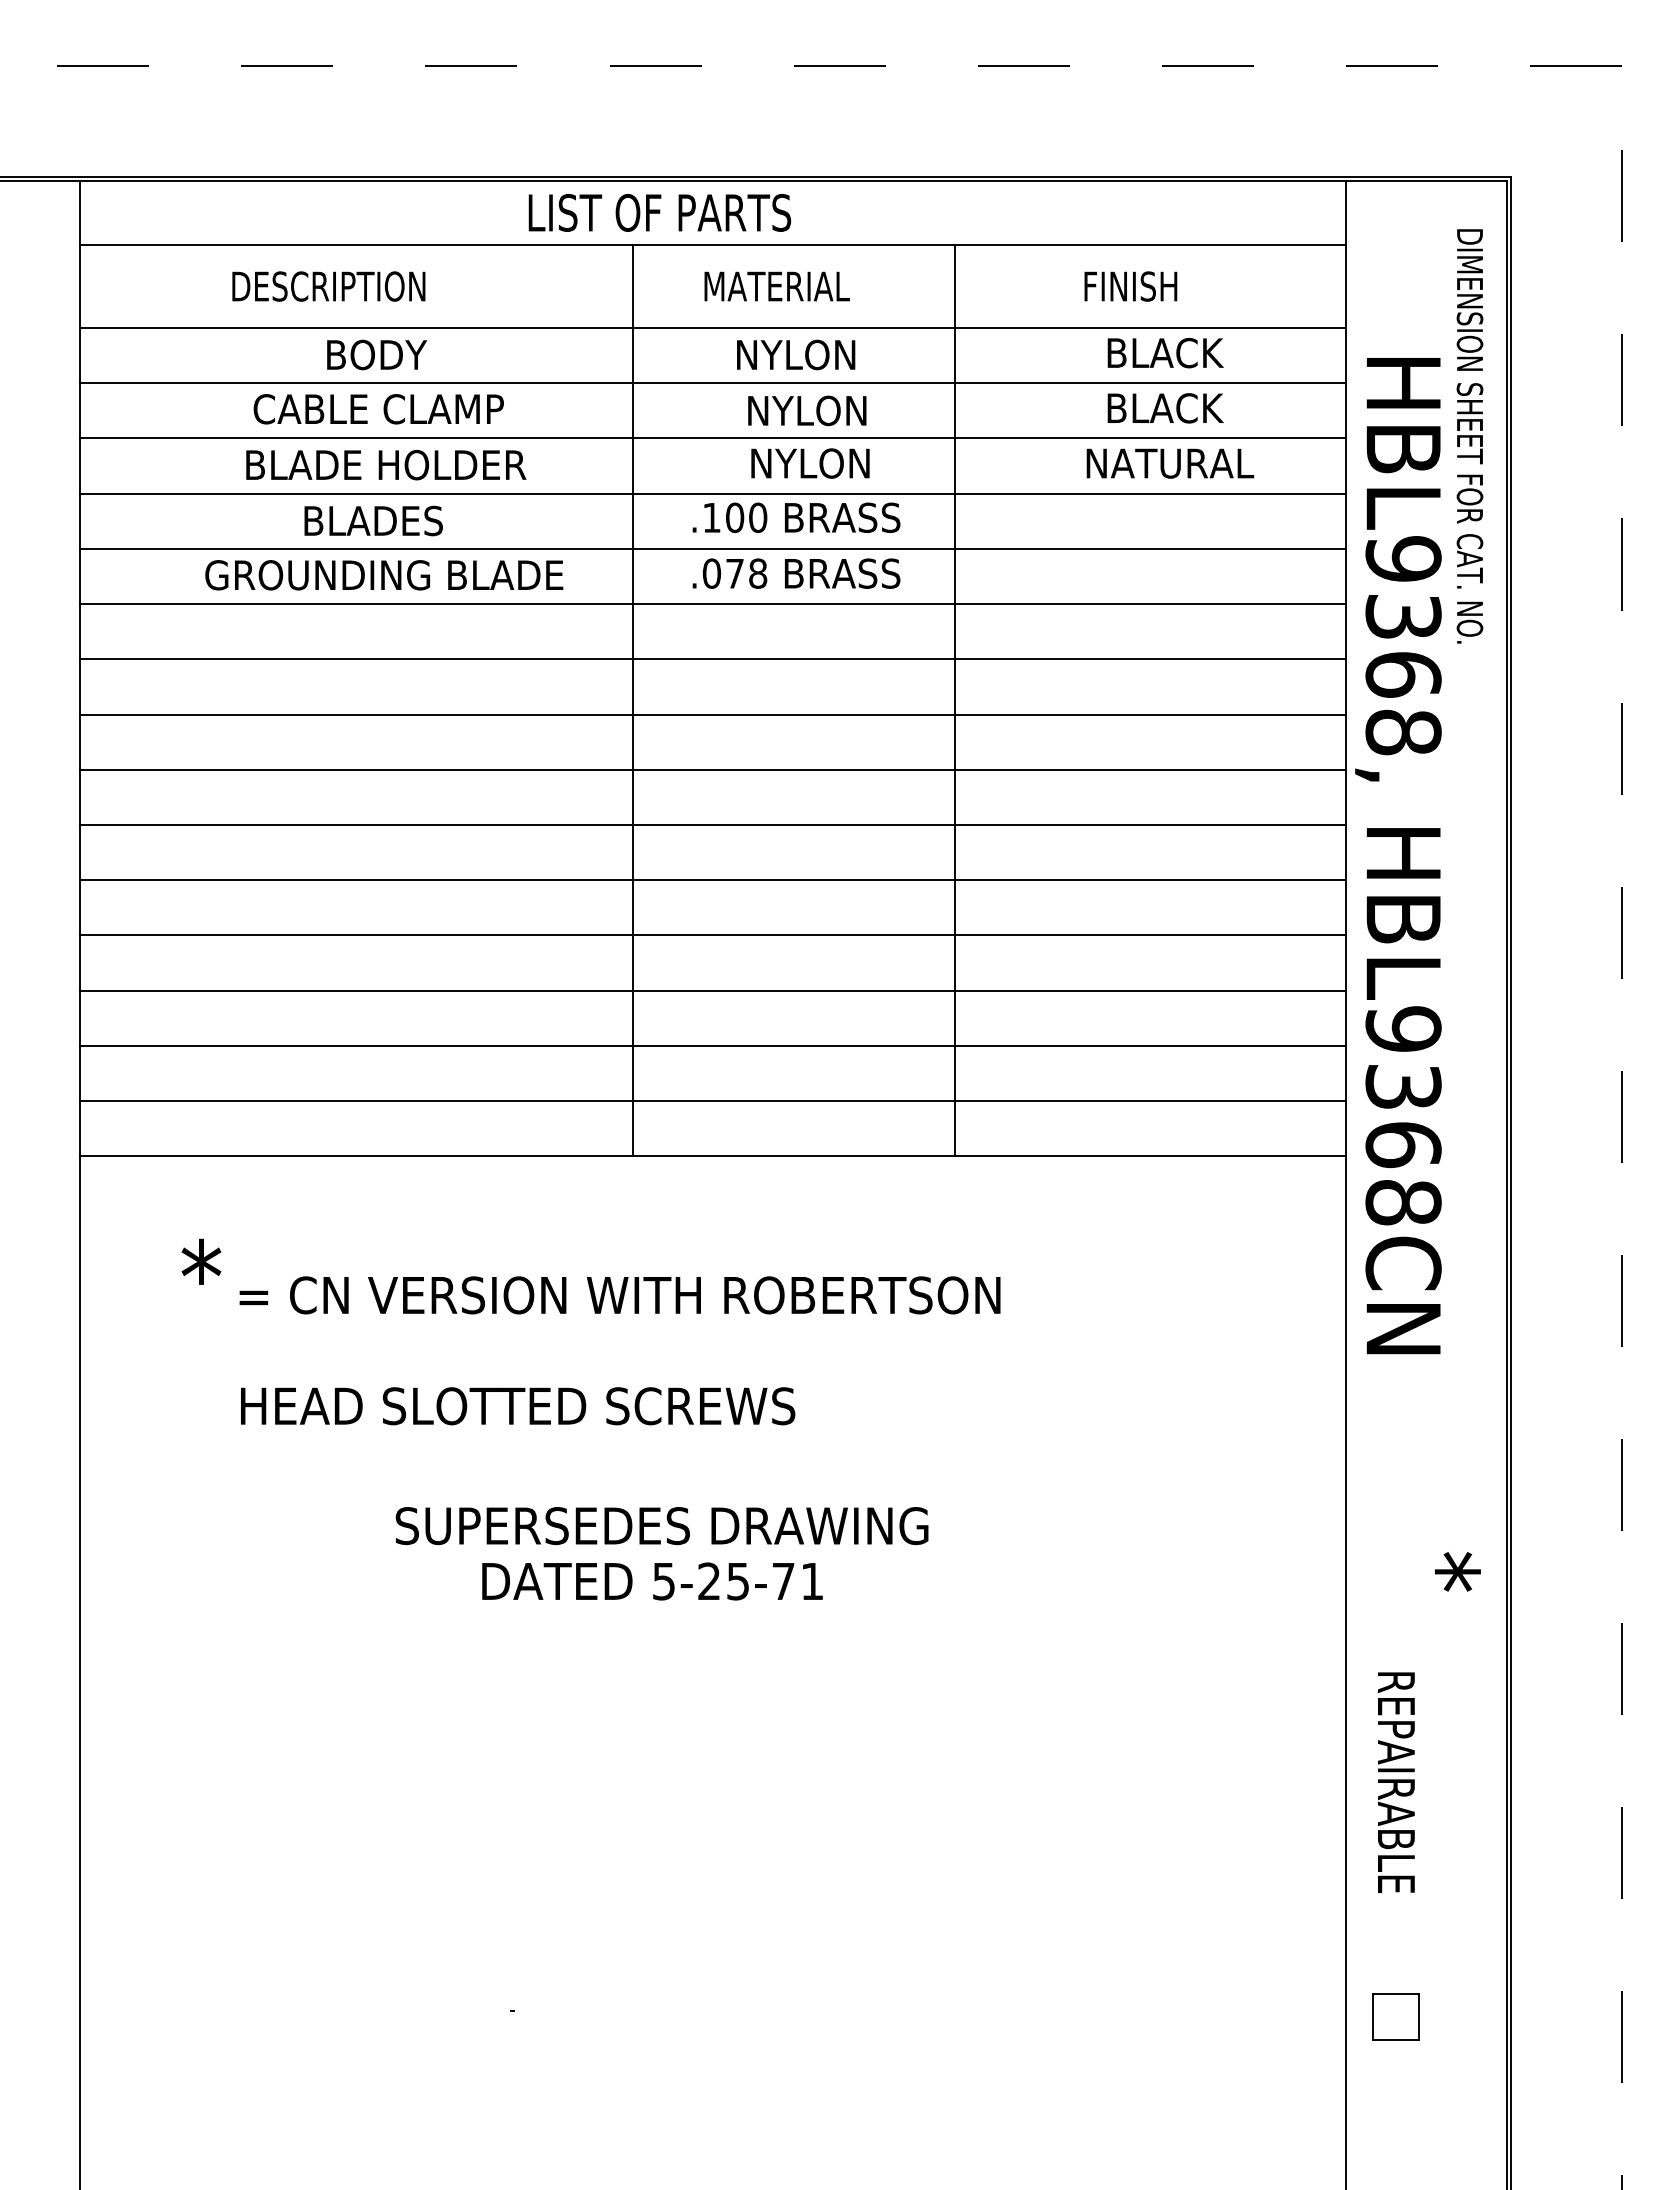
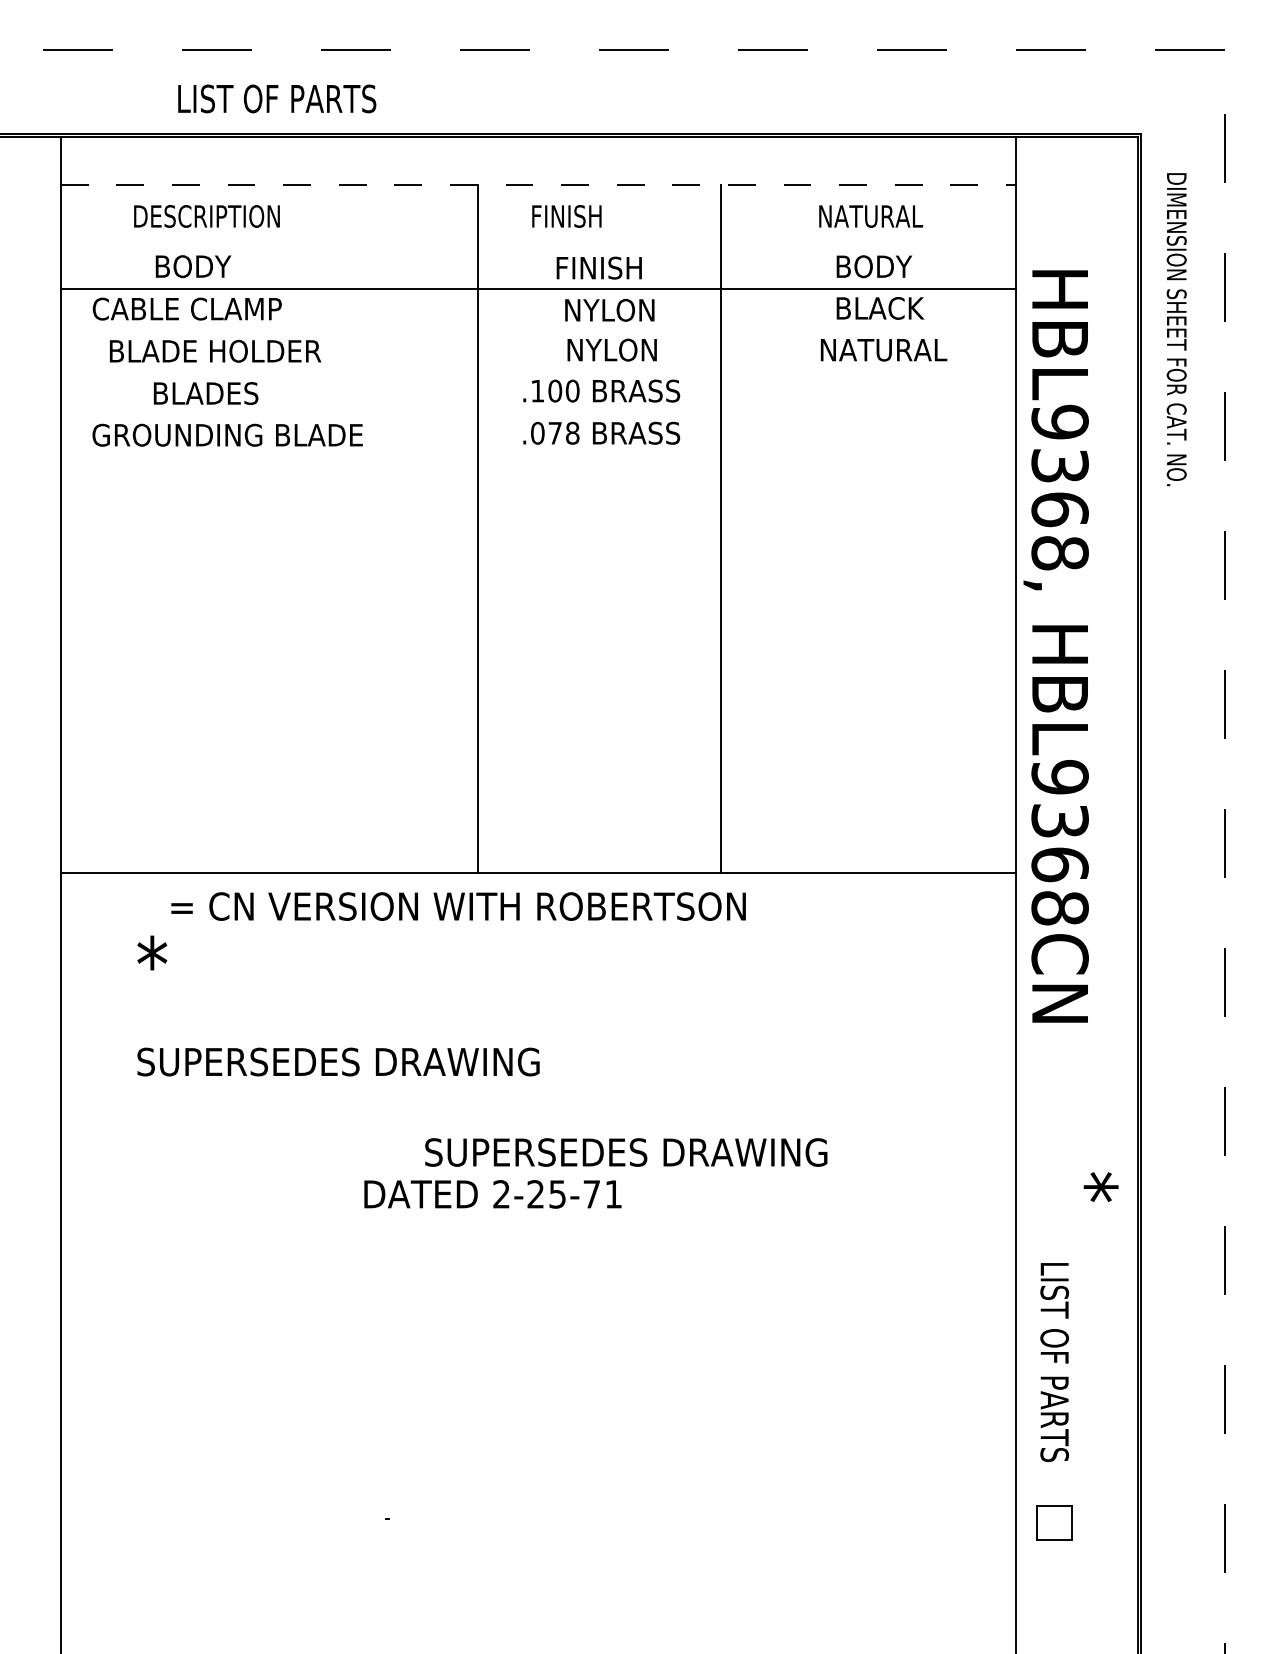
text: (659, 212) -> (276, 98), moved
line: (713, 245) -> (538, 185), solid -> dashed
text: (328, 286) -> (206, 216), moved
text: (778, 286) -> (588, 216), MATERIAL -> FINISH
text: (1154, 286) -> (872, 216), FINISH -> NATURAL
line: (712, 327) -> (538, 247), removed
text: (1177, 352) -> (889, 266), BLACK -> BODY
text: (377, 354) -> (193, 266), moved
text: (797, 354) -> (602, 267), NYLON -> FINISH
text: (378, 409) -> (187, 309), moved
text: (1469, 436) -> (1176, 329), moved
line: (712, 438) -> (538, 331), removed
text: (386, 465) -> (215, 351), moved
line: (712, 493) -> (538, 372), removed
text: (373, 520) -> (205, 393), moved
line: (712, 548) -> (538, 414), removed
text: (384, 575) -> (227, 435), moved
line: (712, 604) -> (538, 456), removed
line: (712, 659) -> (538, 498), removed
line: (712, 714) -> (538, 539), removed
line: (712, 769) -> (538, 581), removed
line: (712, 824) -> (538, 622), removed
line: (712, 880) -> (538, 665), removed
line: (712, 935) -> (538, 706), removed
line: (712, 990) -> (538, 748), removed
line: (712, 1045) -> (538, 789), removed
line: (712, 1101) -> (538, 831), removed
text: (619, 1295) -> (458, 906), moved
text: (488, 1406) -> (369, 1062), HEAD SLOTTED SCREWS -> SUPERSEDES DRAWING
text: (661, 1526) -> (625, 1152), moved
text: (663, 1581) -> (501, 1194), 5-25-71 -> 2-25-71
text: (1396, 1805) -> (1054, 1363), REPAIRABLE -> LIST OF PARTS

